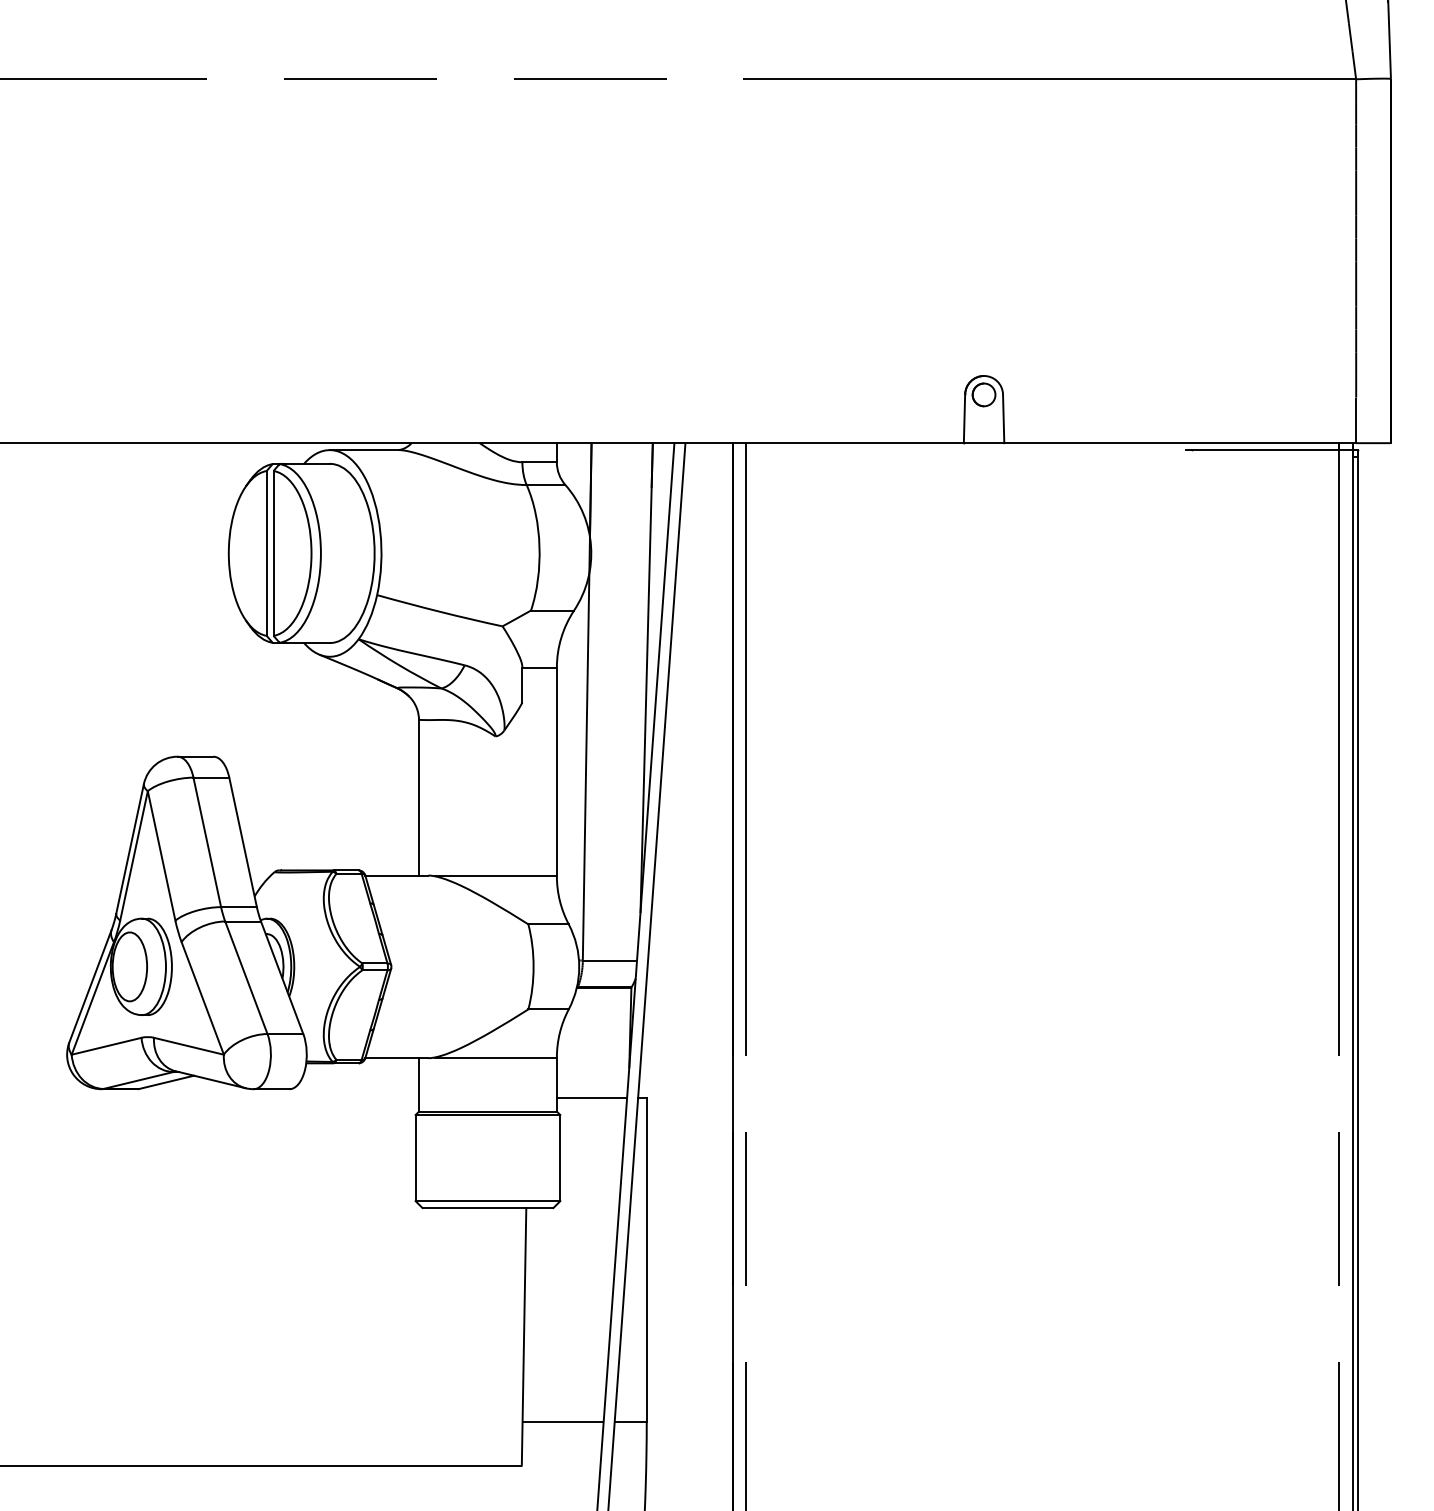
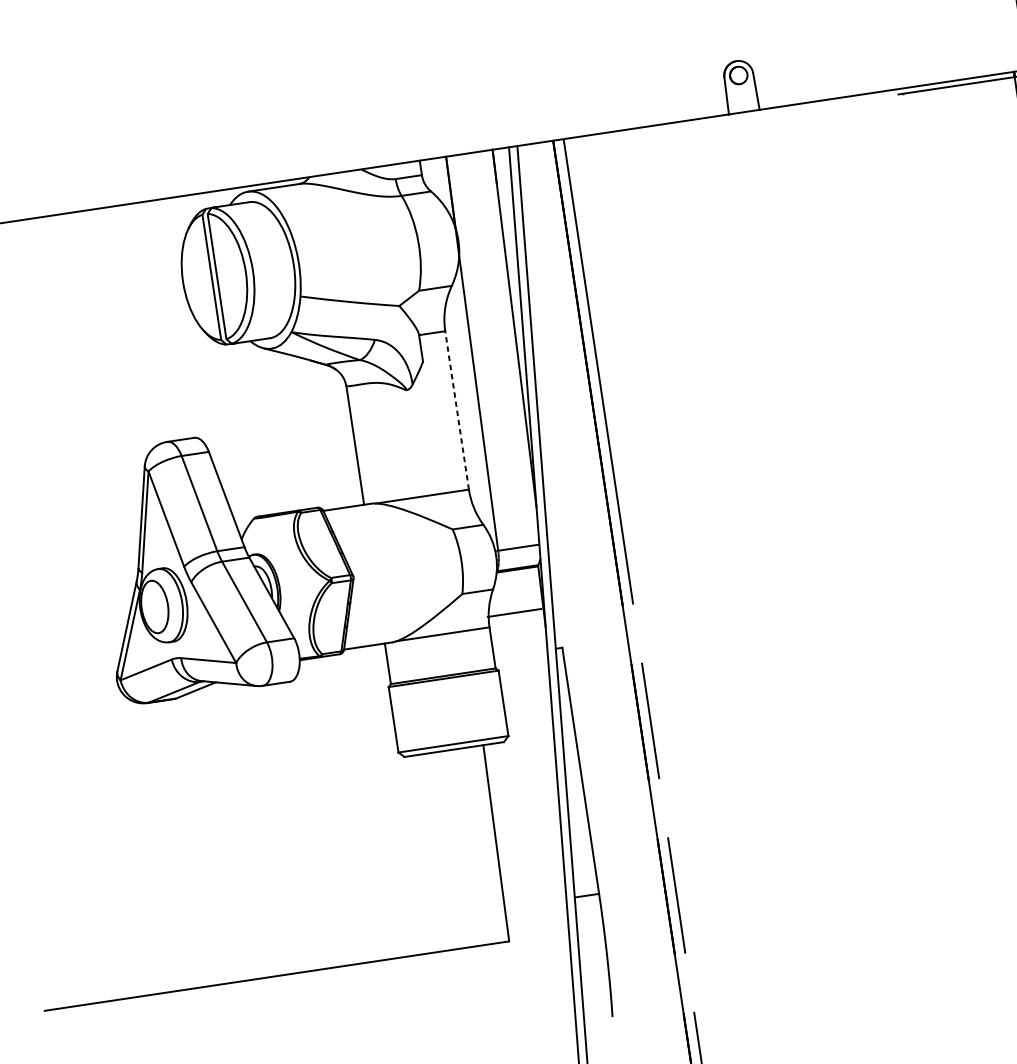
line: (556, 771) -> (456, 410), solid -> dashed
line: (591, 1097) -> (514, 612), moved
line: (562, 1421) -> (535, 903), removed

